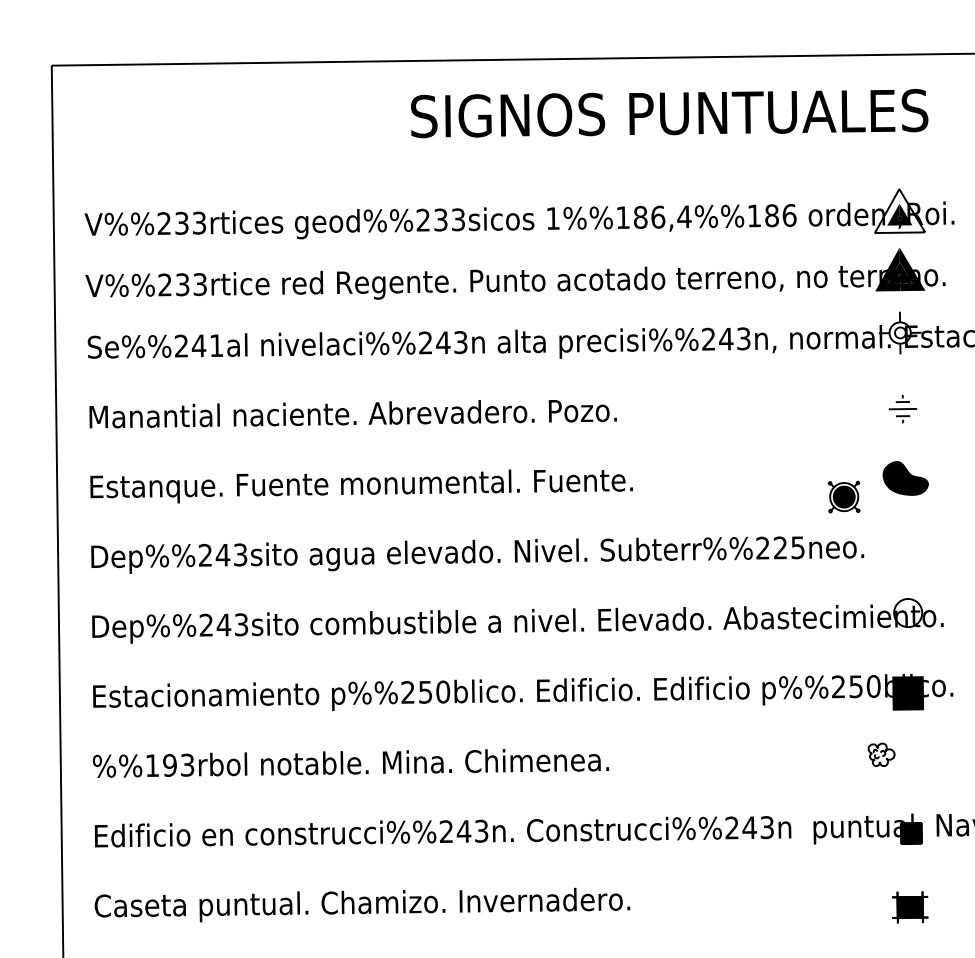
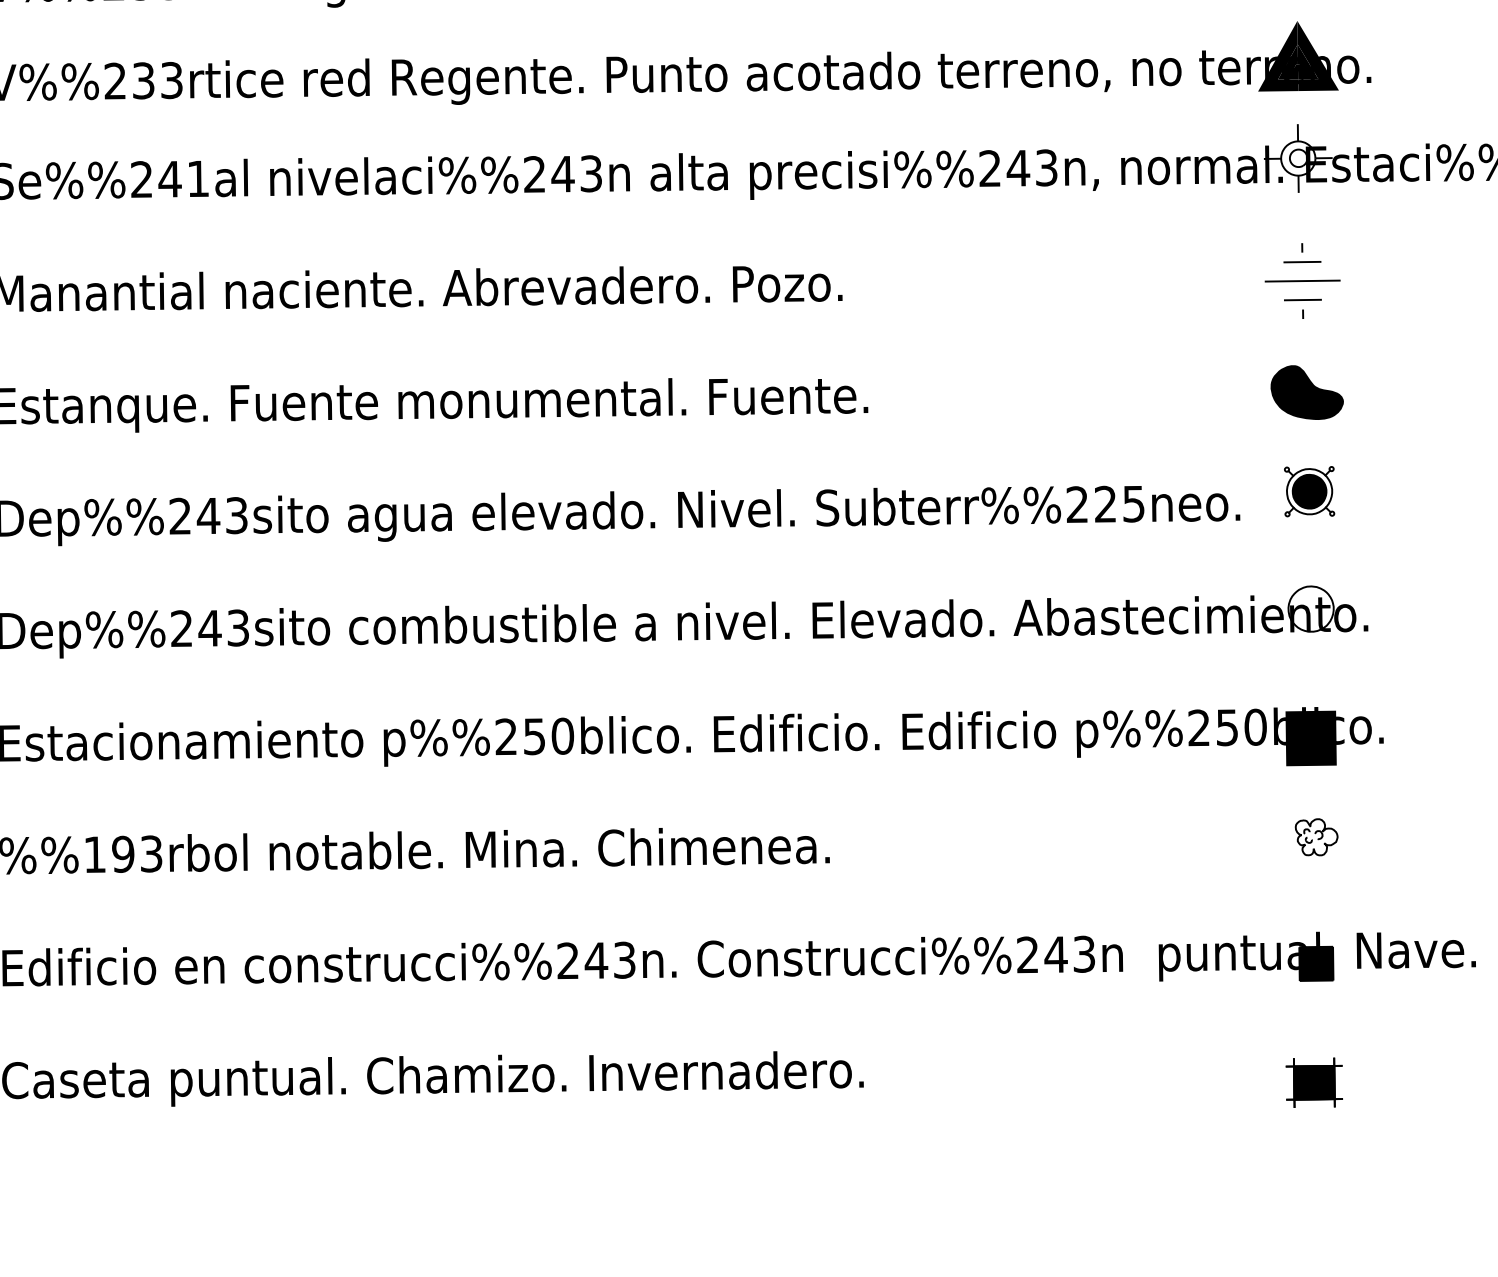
part: (902, 408) -> (1301, 279), size x1.67
part: (844, 496) -> (1310, 490), moved
part: (881, 754) -> (1316, 836), moved

